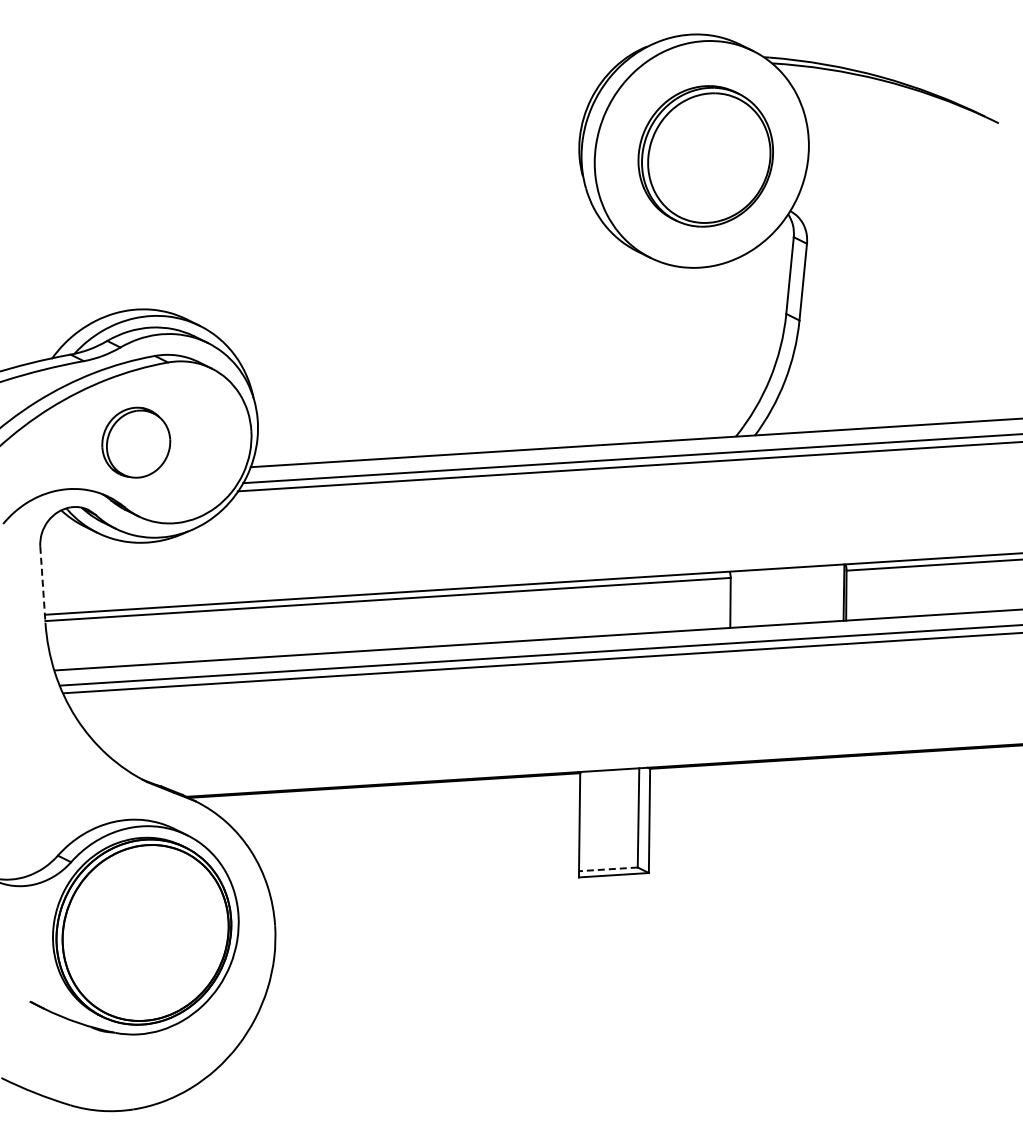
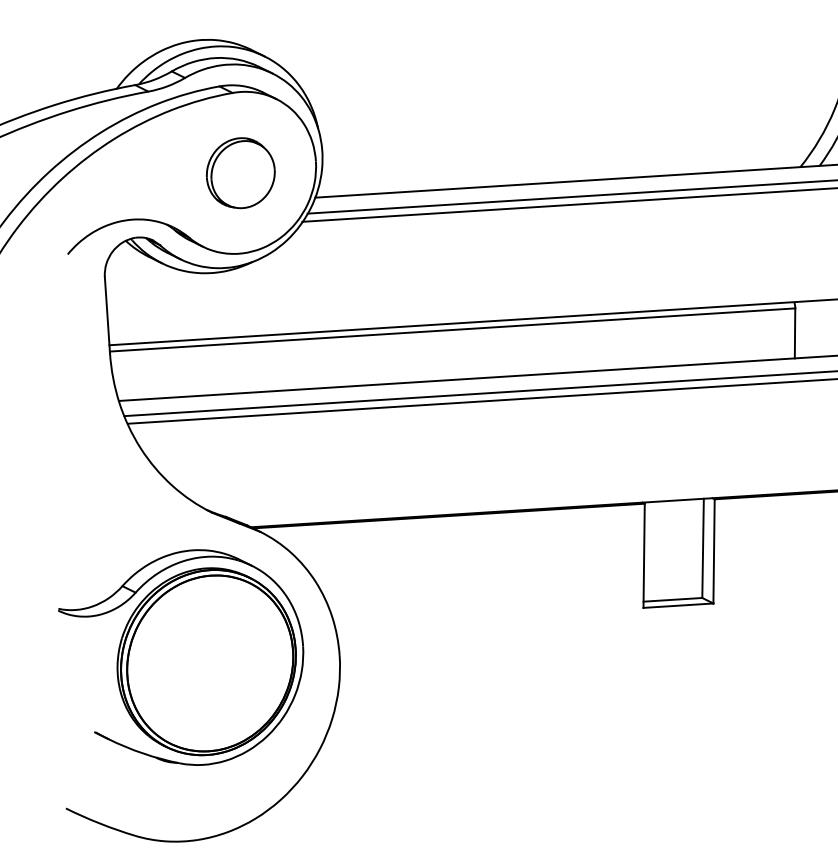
part: (136, 442) -> (241, 172), moved
line: (42, 585) -> (107, 315), dashed -> solid
line: (607, 869) -> (672, 599), dashed -> solid

